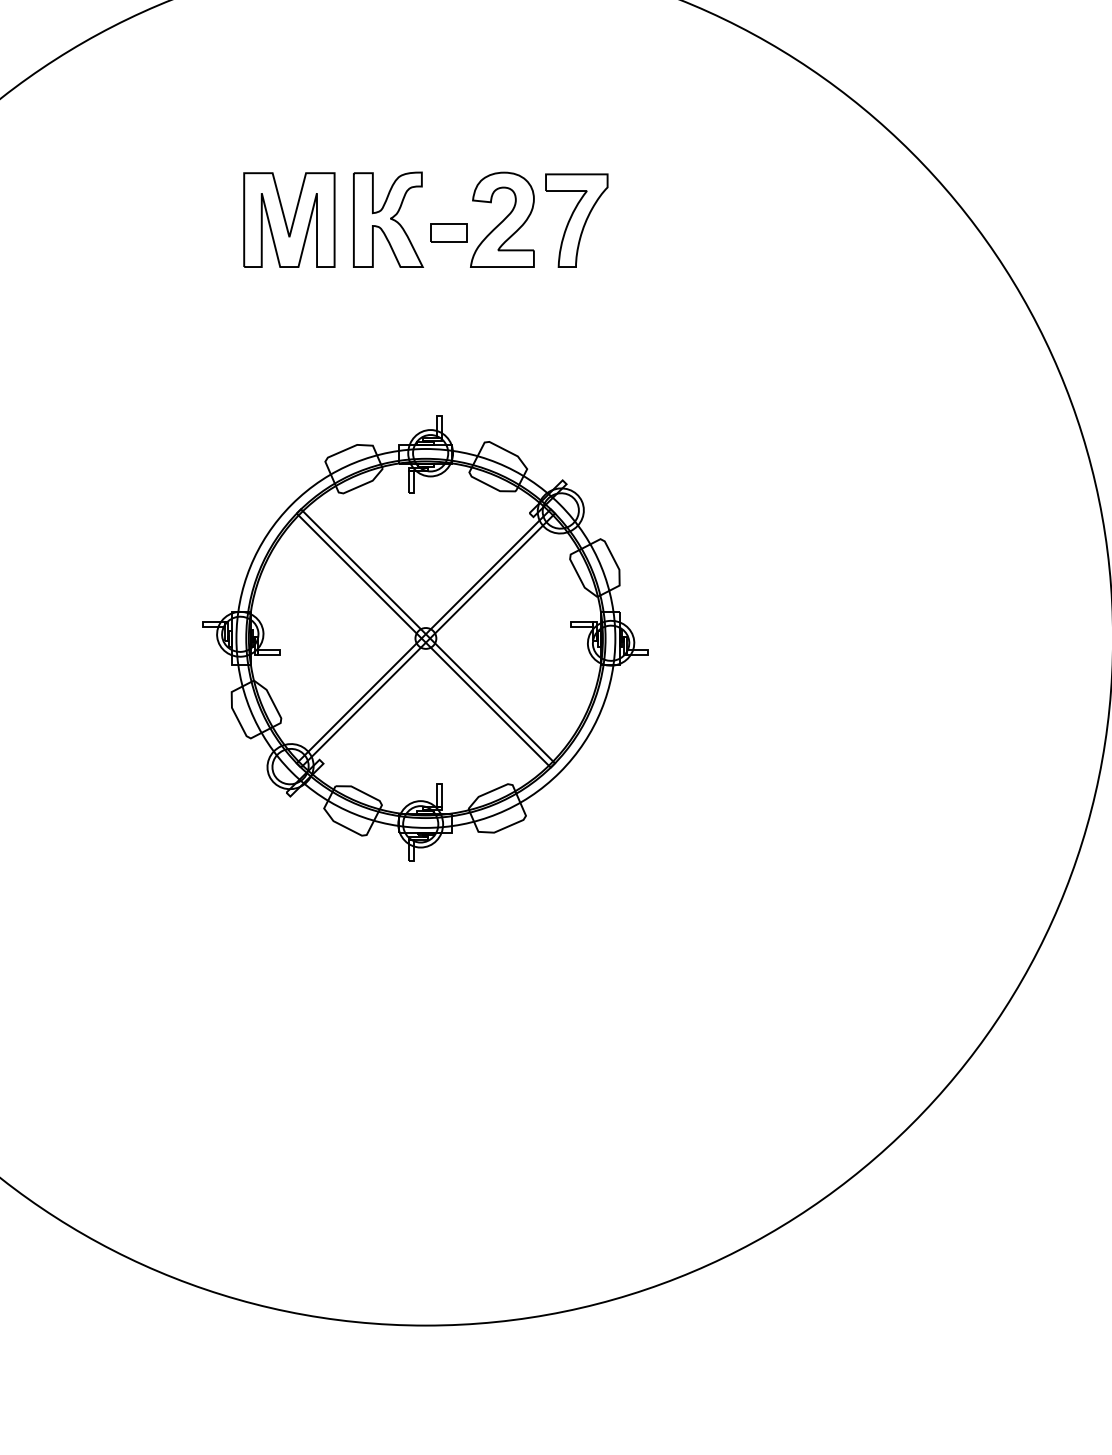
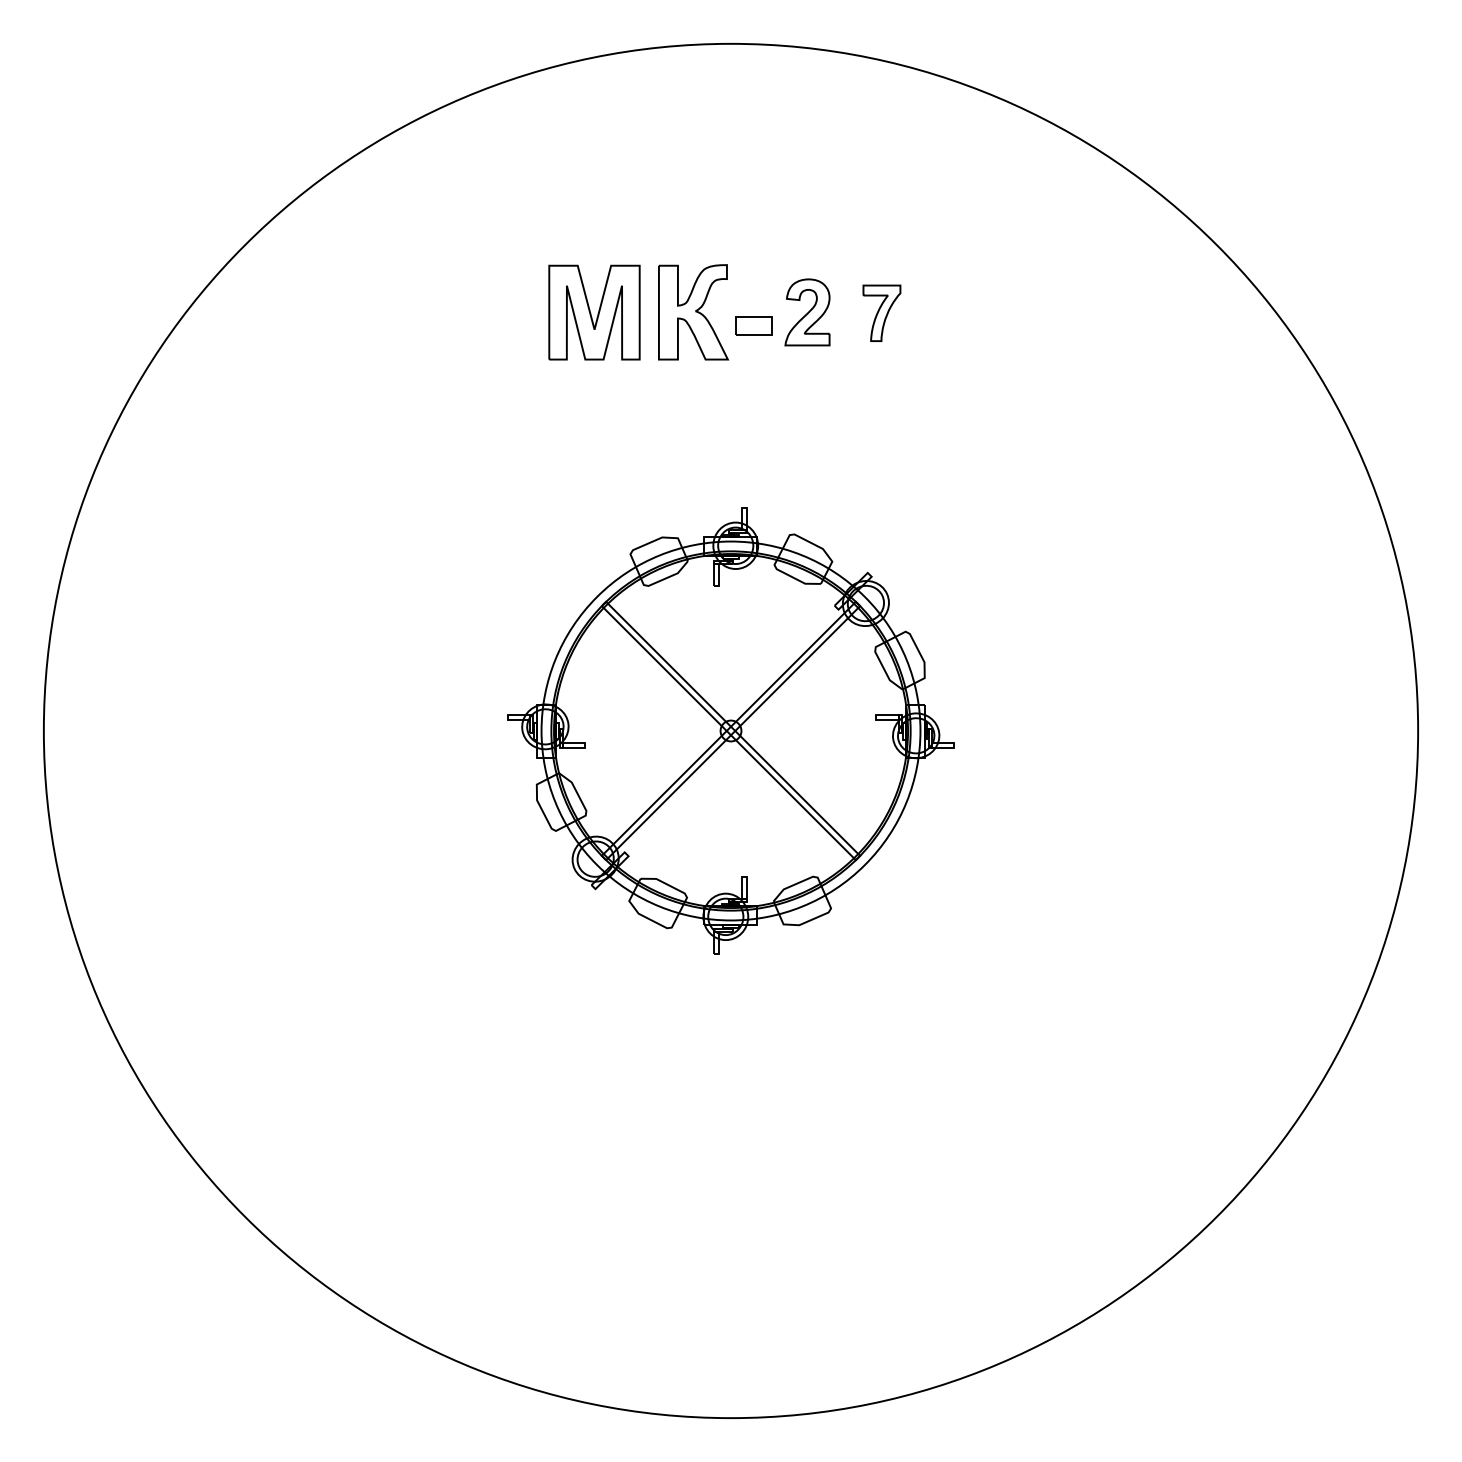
part: (502, 219) -> (807, 312), size x0.7
part: (576, 220) -> (881, 313), size x0.6

